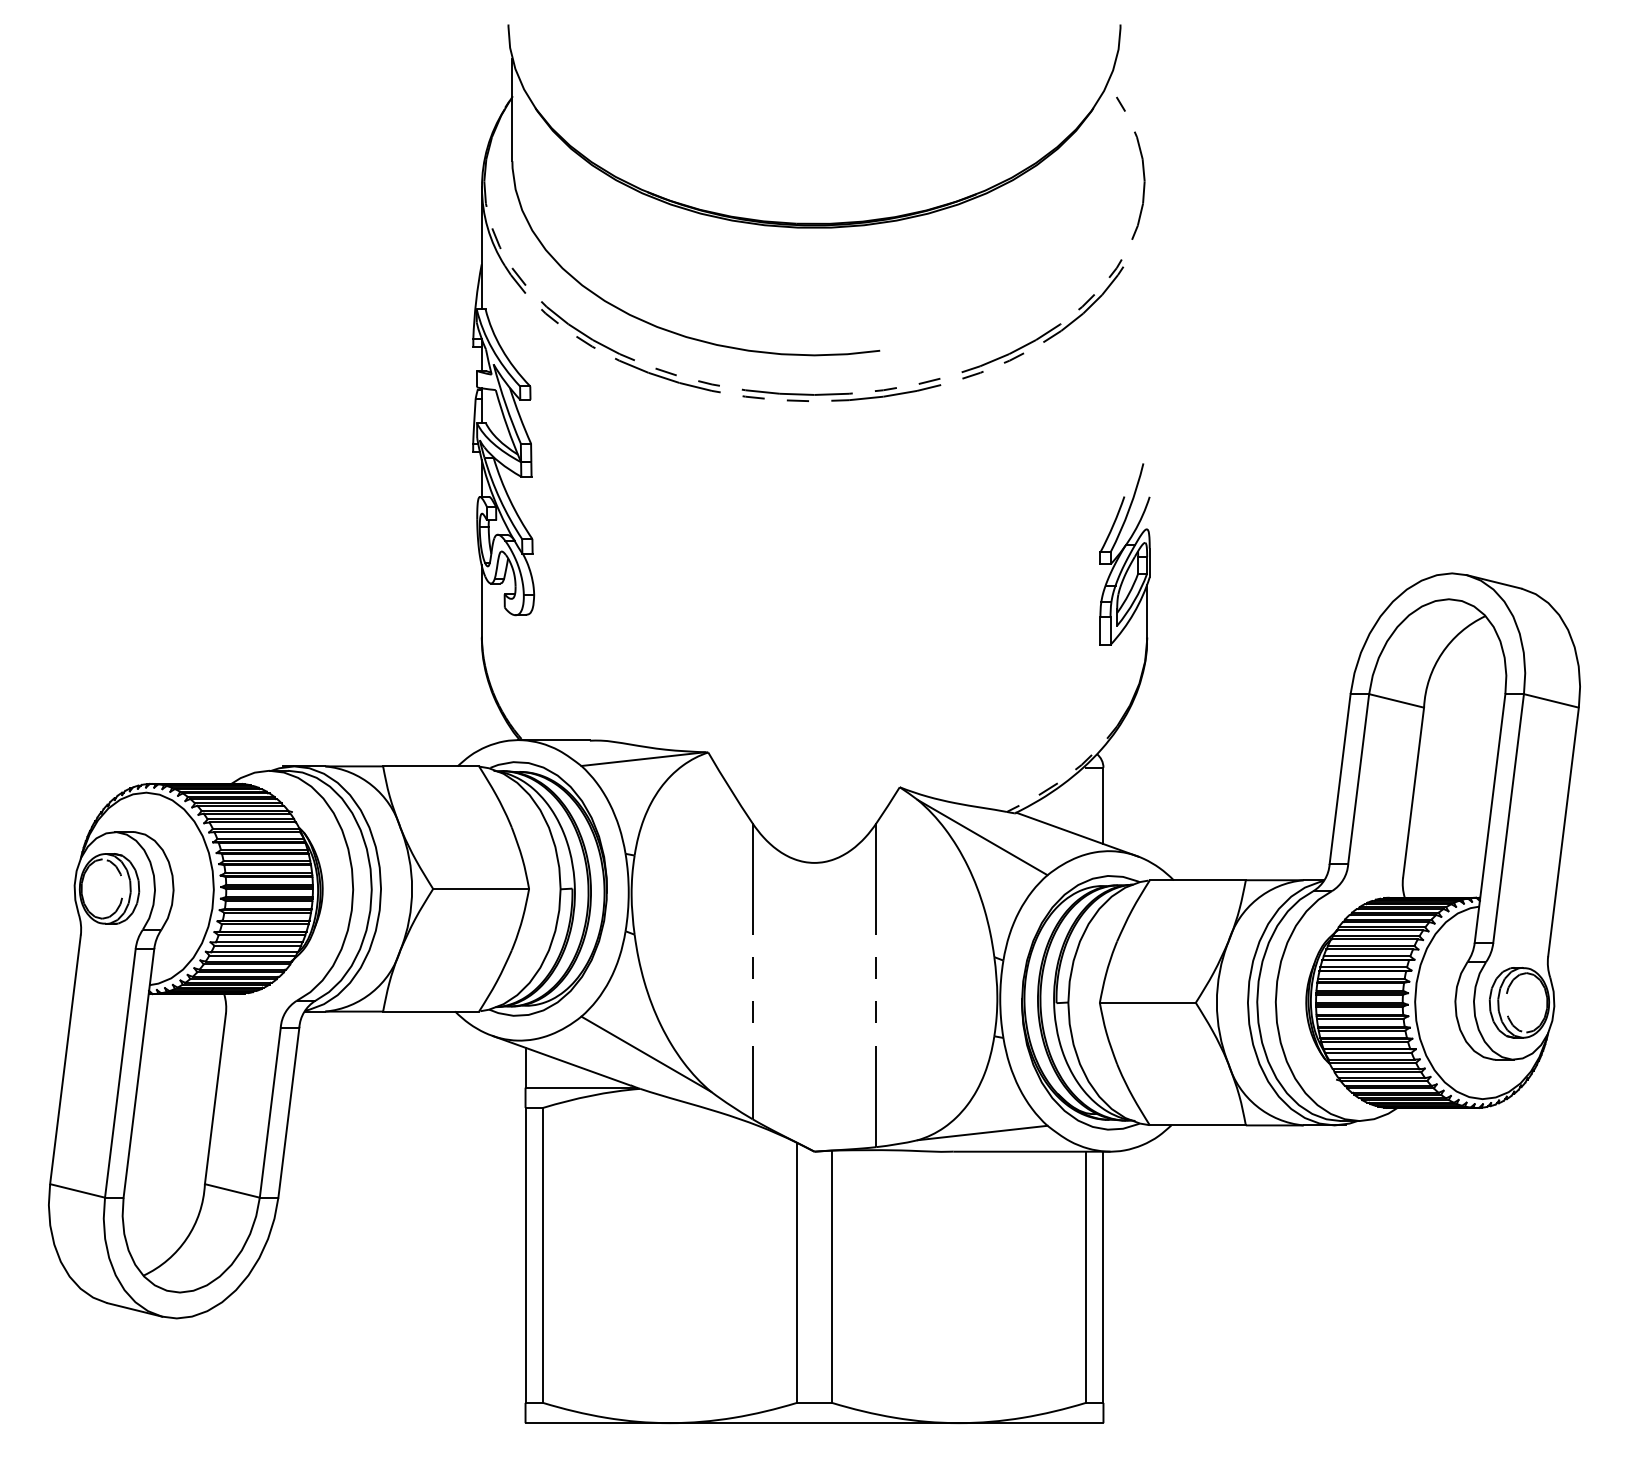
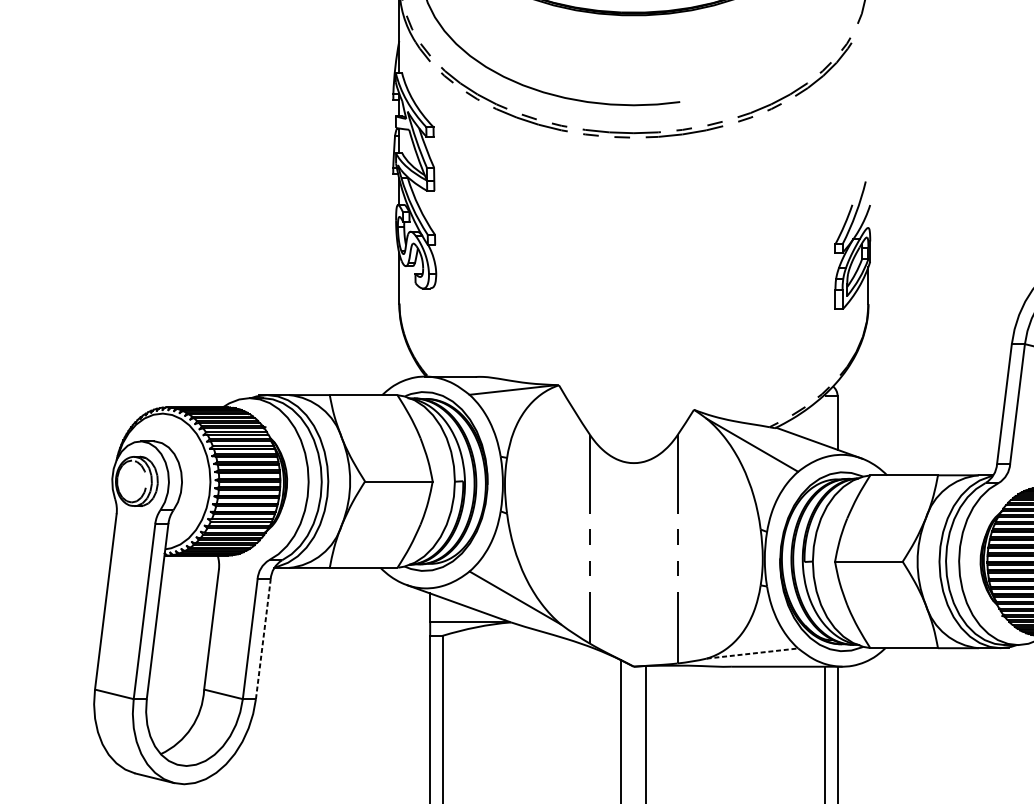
line: (288, 1112) -> (263, 639), solid -> dashed
line: (983, 1132) -> (753, 653), solid -> dashed

